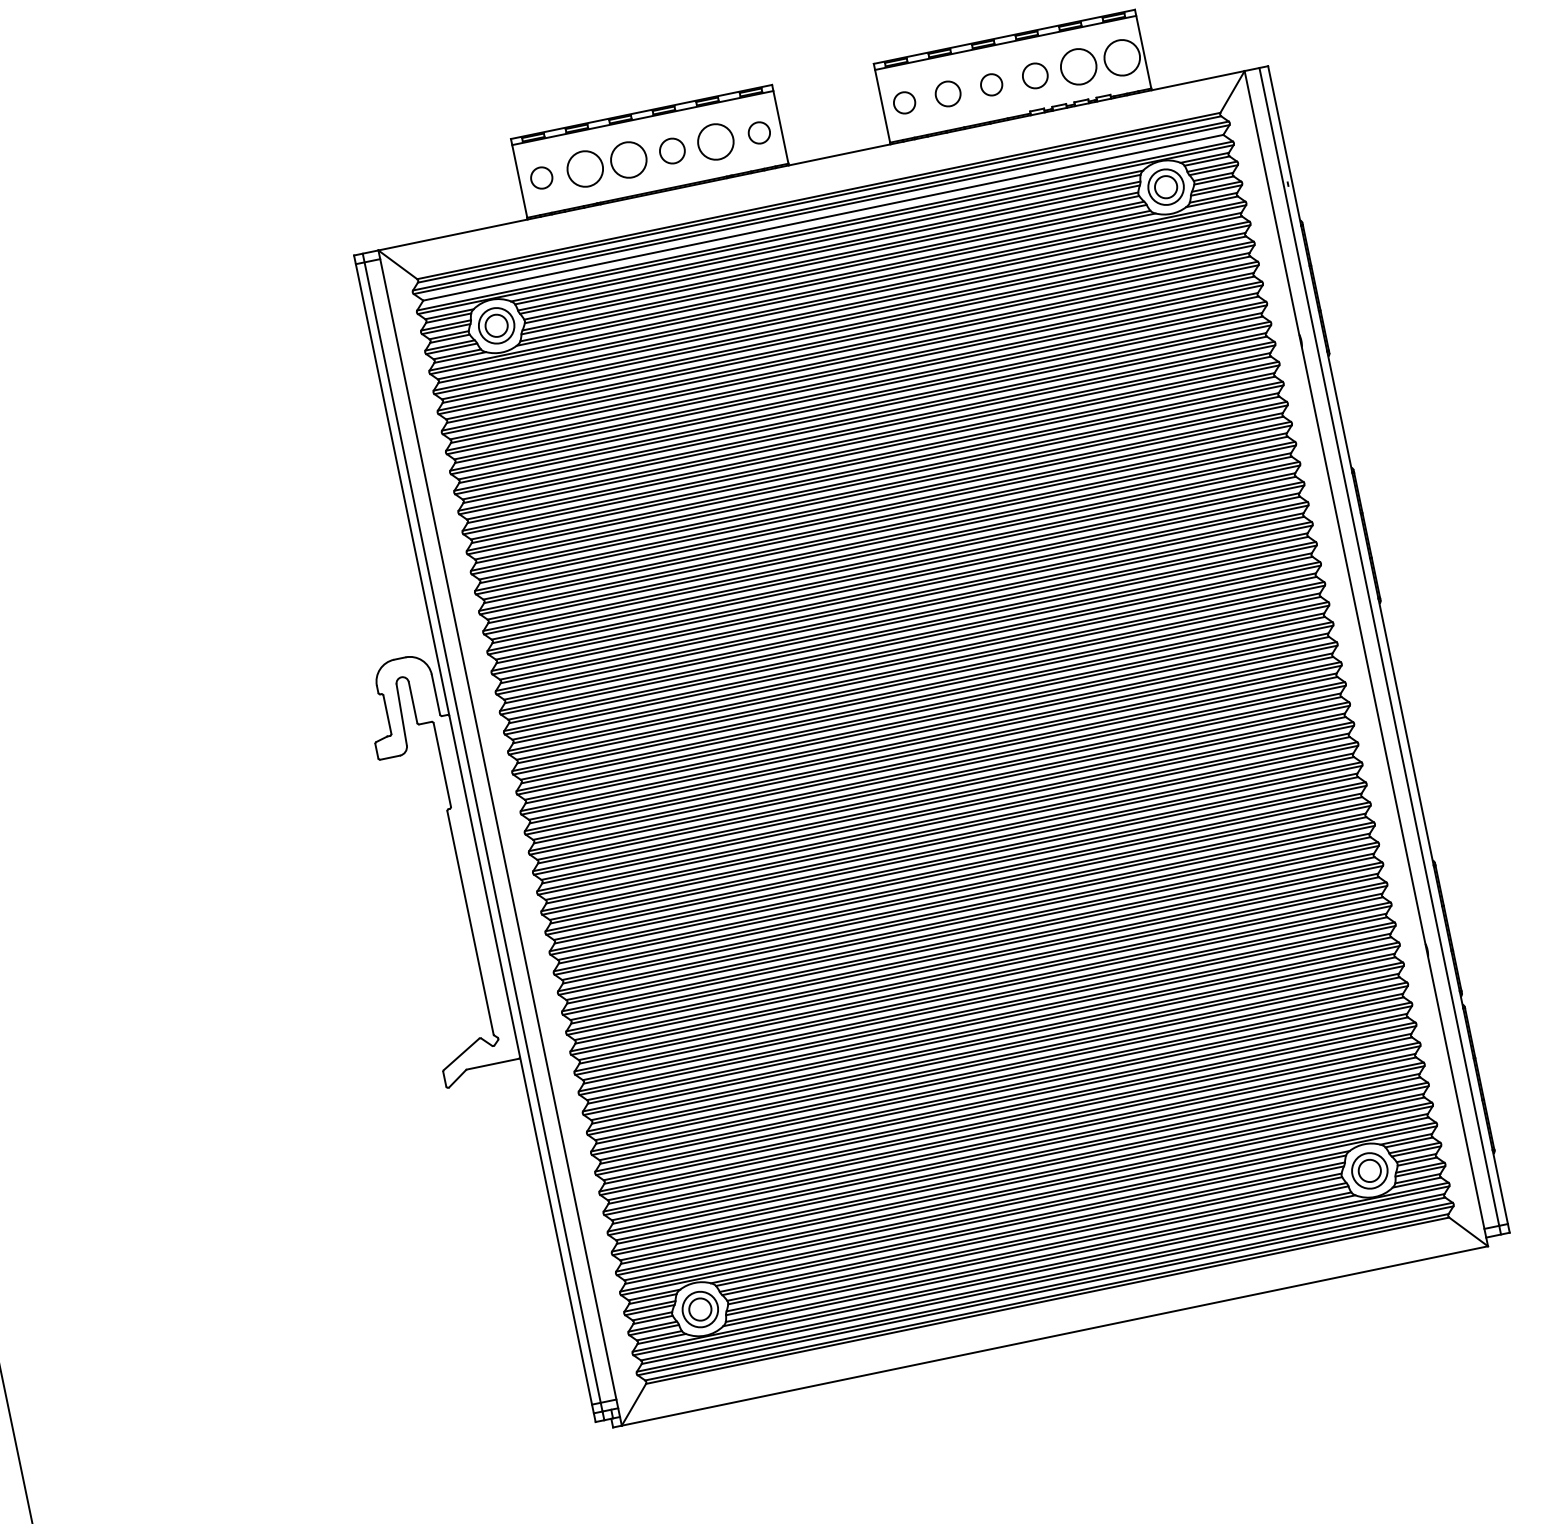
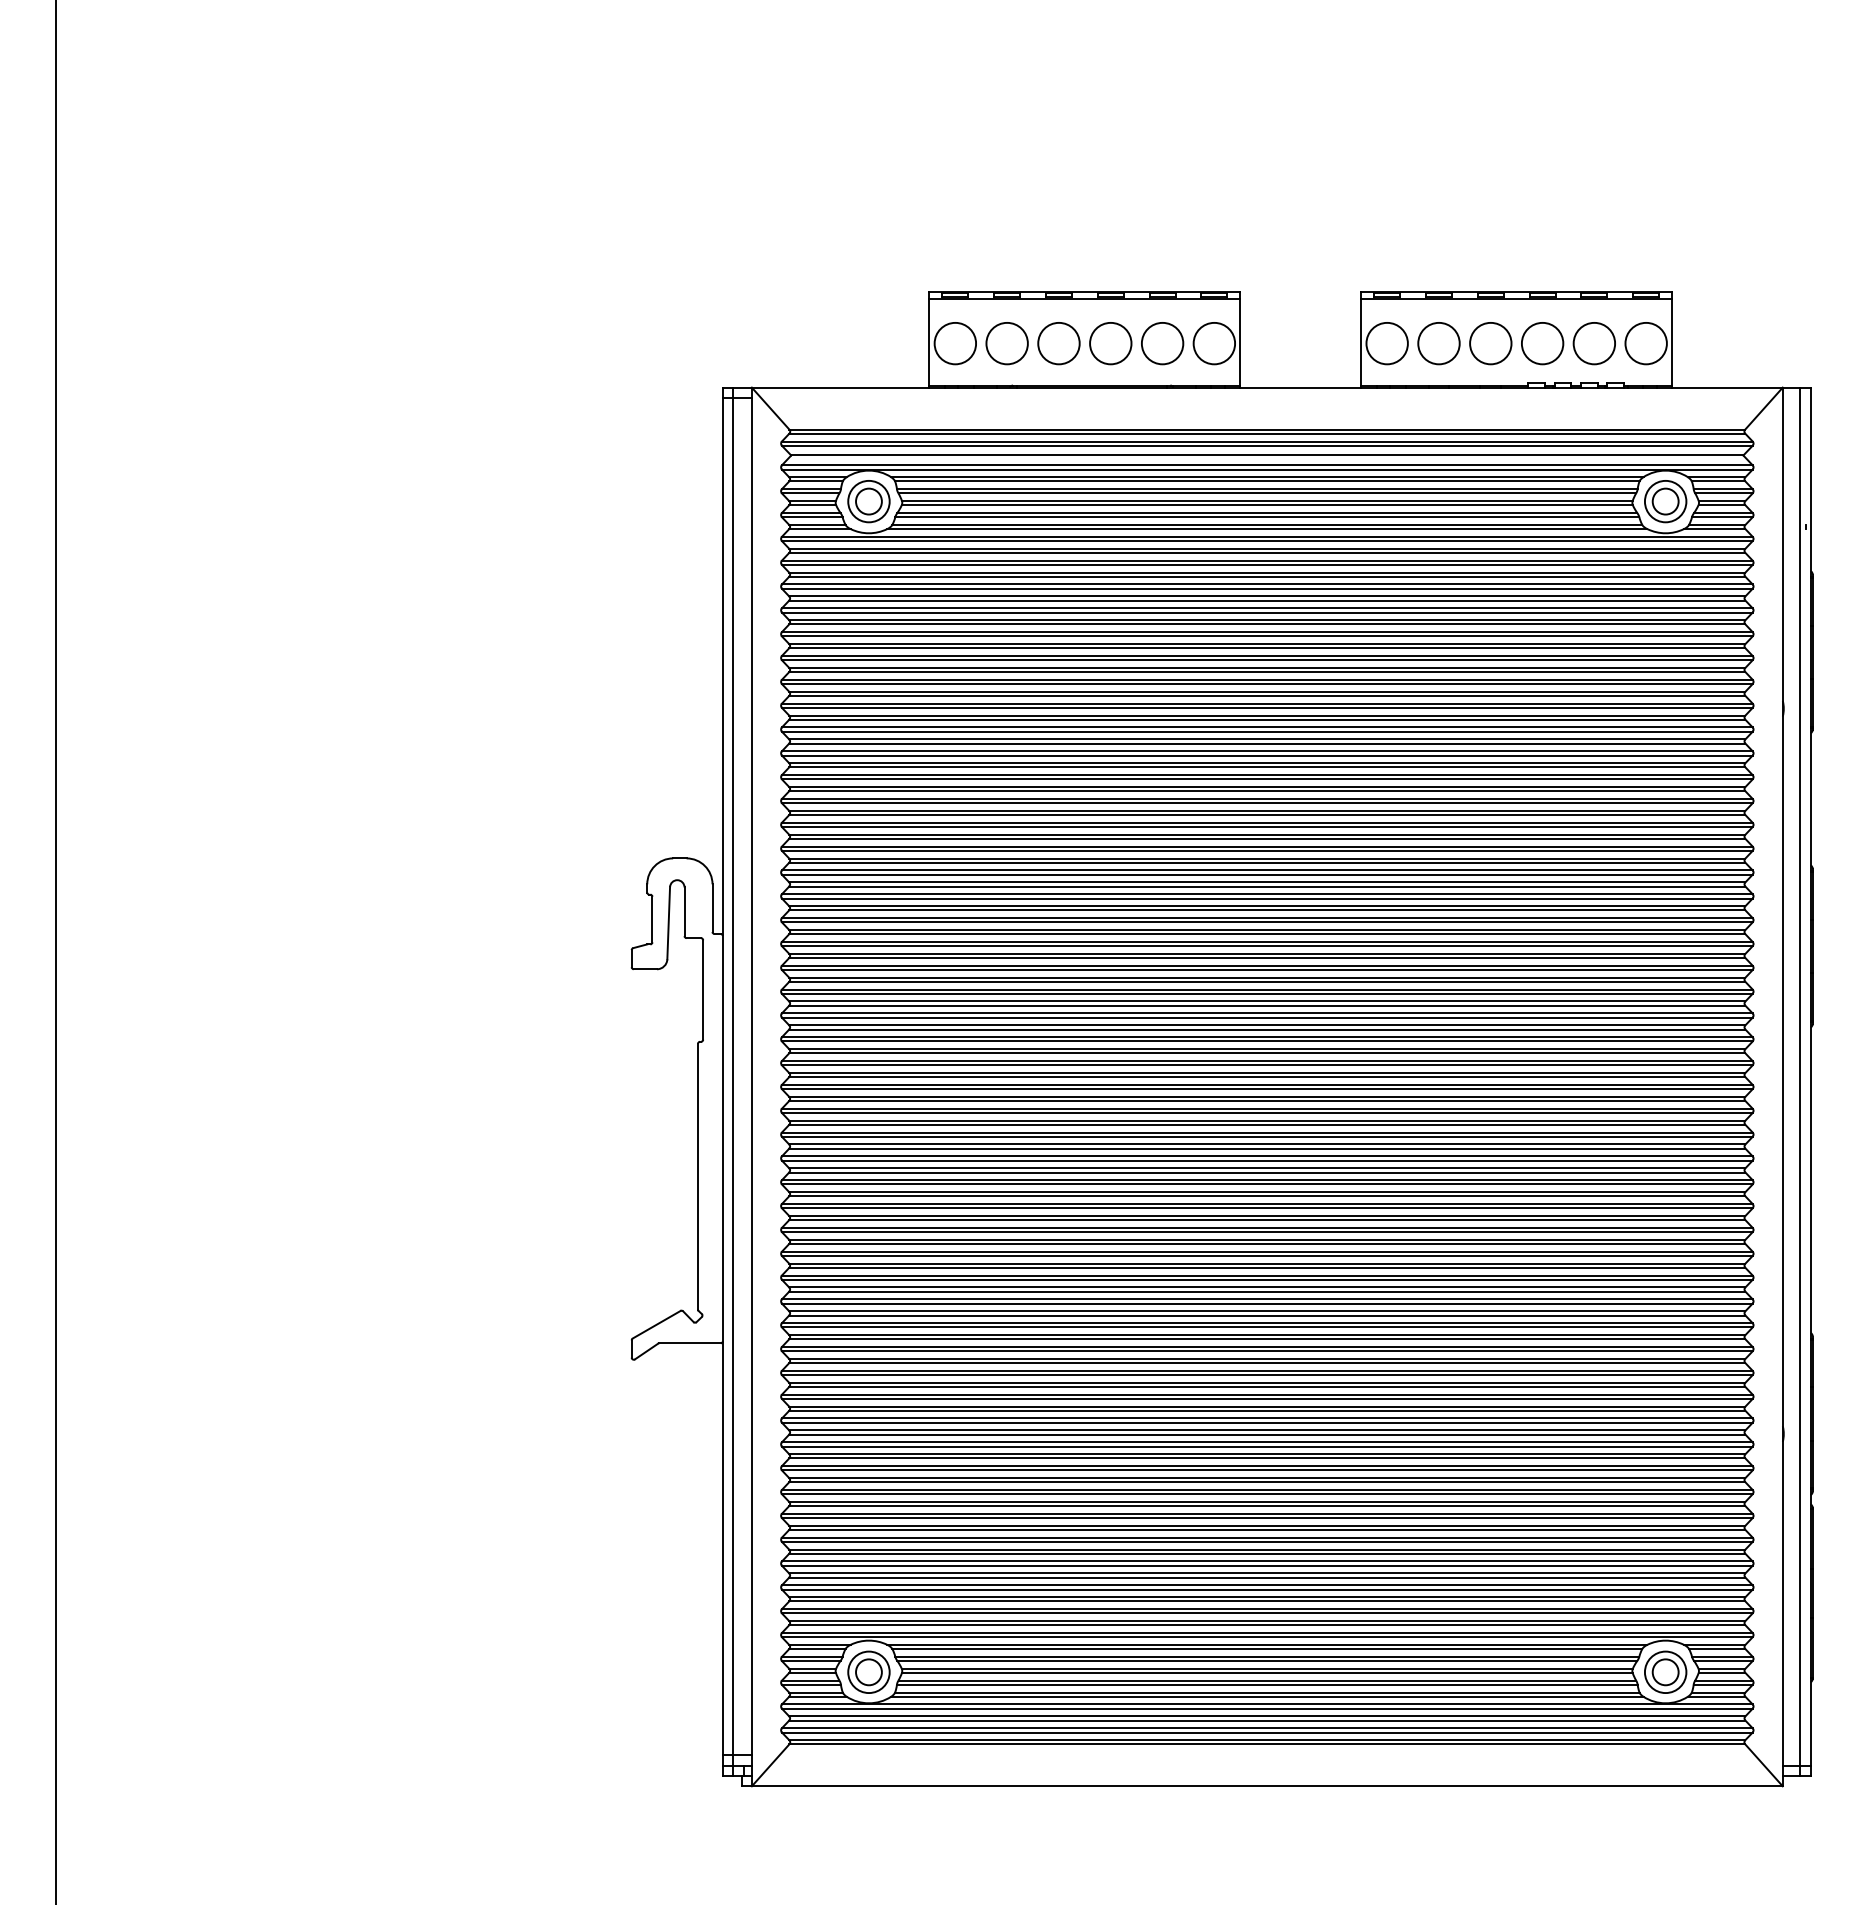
circle: (1035, 75) -> (1542, 343), size x1.43
circle: (991, 84) -> (1490, 343), size x1.67
circle: (947, 93) -> (1438, 343), size x1.43
circle: (904, 102) -> (1386, 343), size x1.67
circle: (759, 132) -> (1214, 343), size x1.67
circle: (672, 150) -> (1110, 343), size x1.43
circle: (541, 177) -> (955, 343), size x1.67

